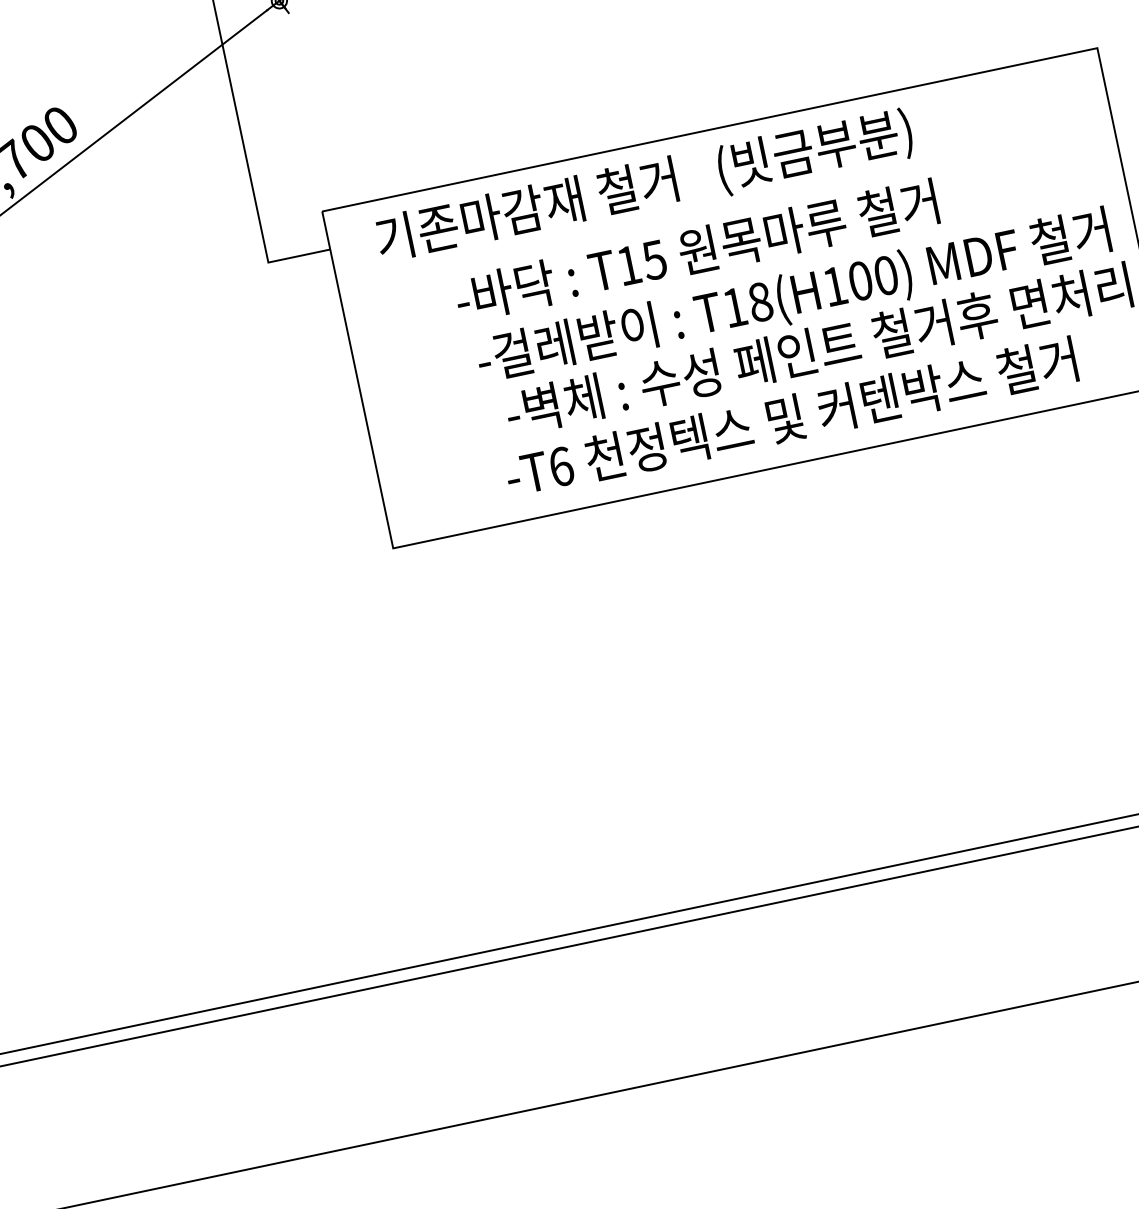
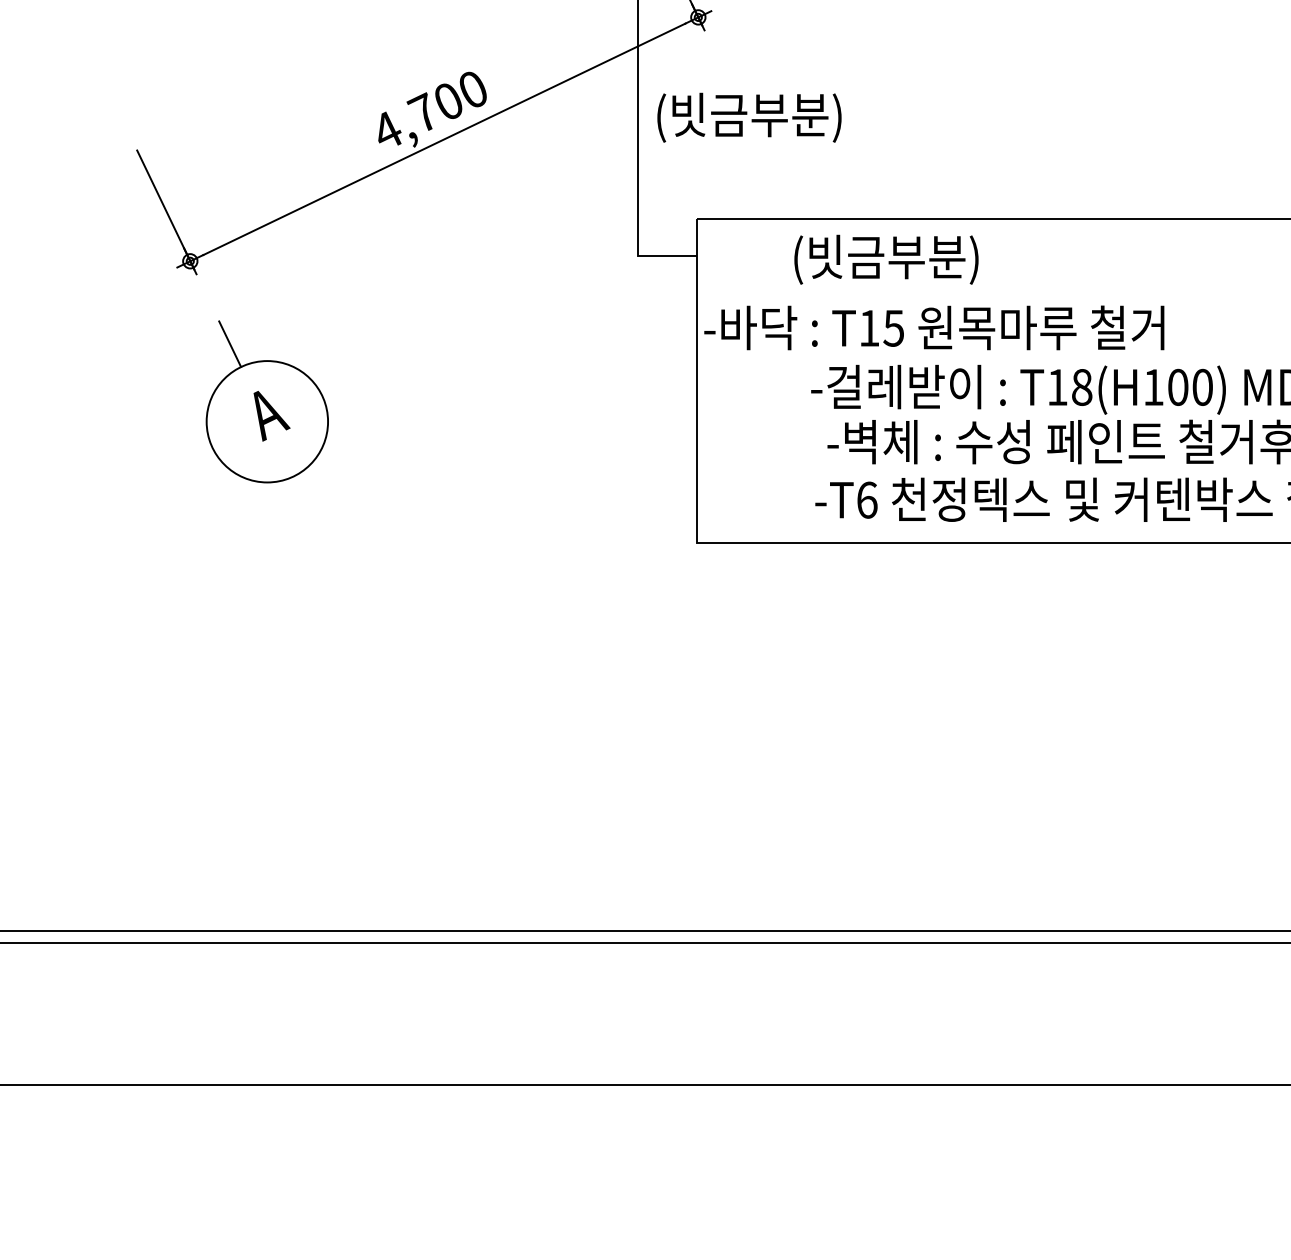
text: (815, 151) -> (749, 117), moved
text: (526, 212) -> (884, 259), 기존마감재 철거 -> (빗금부분)
text: (696, 250) -> (934, 327), moved

